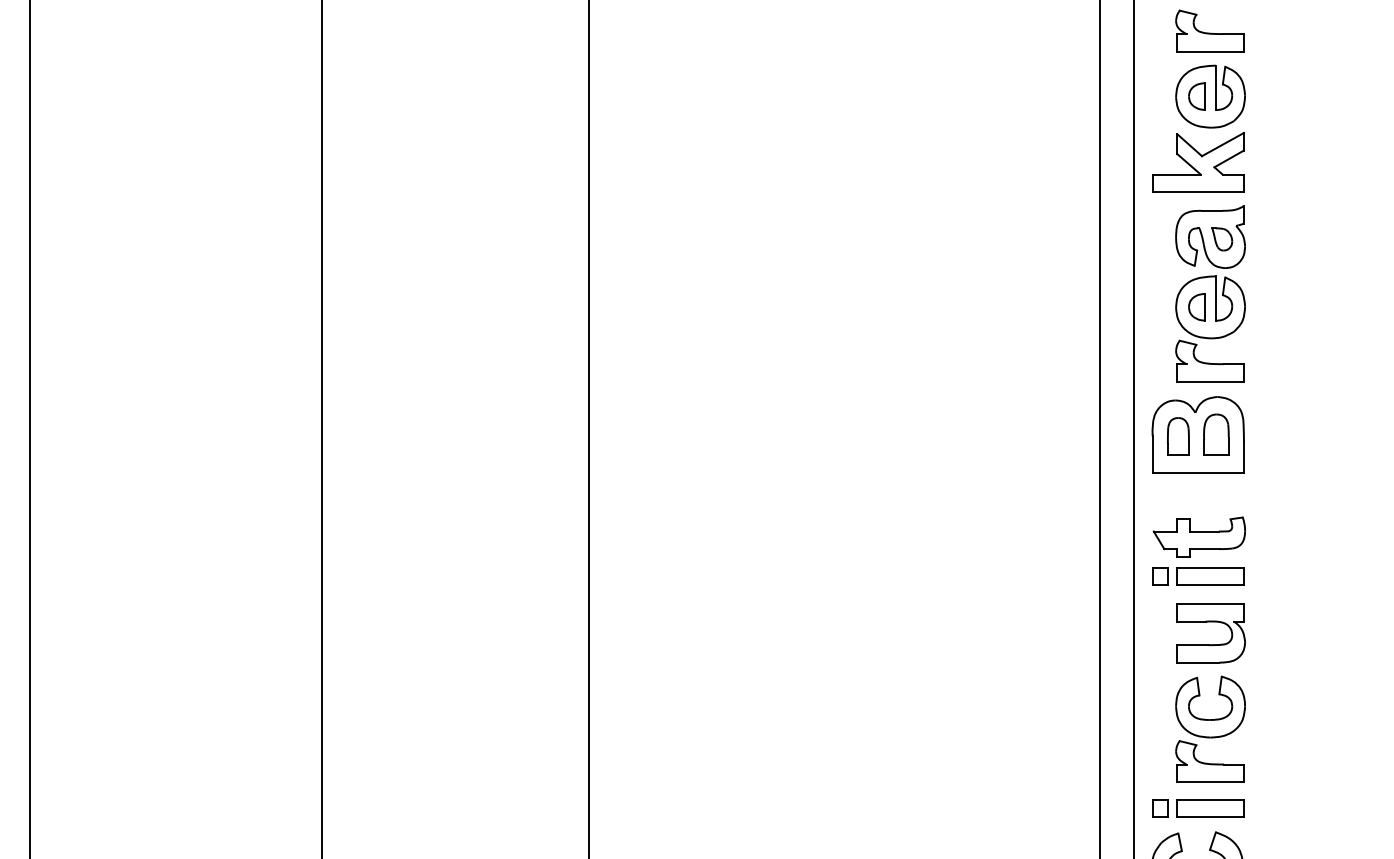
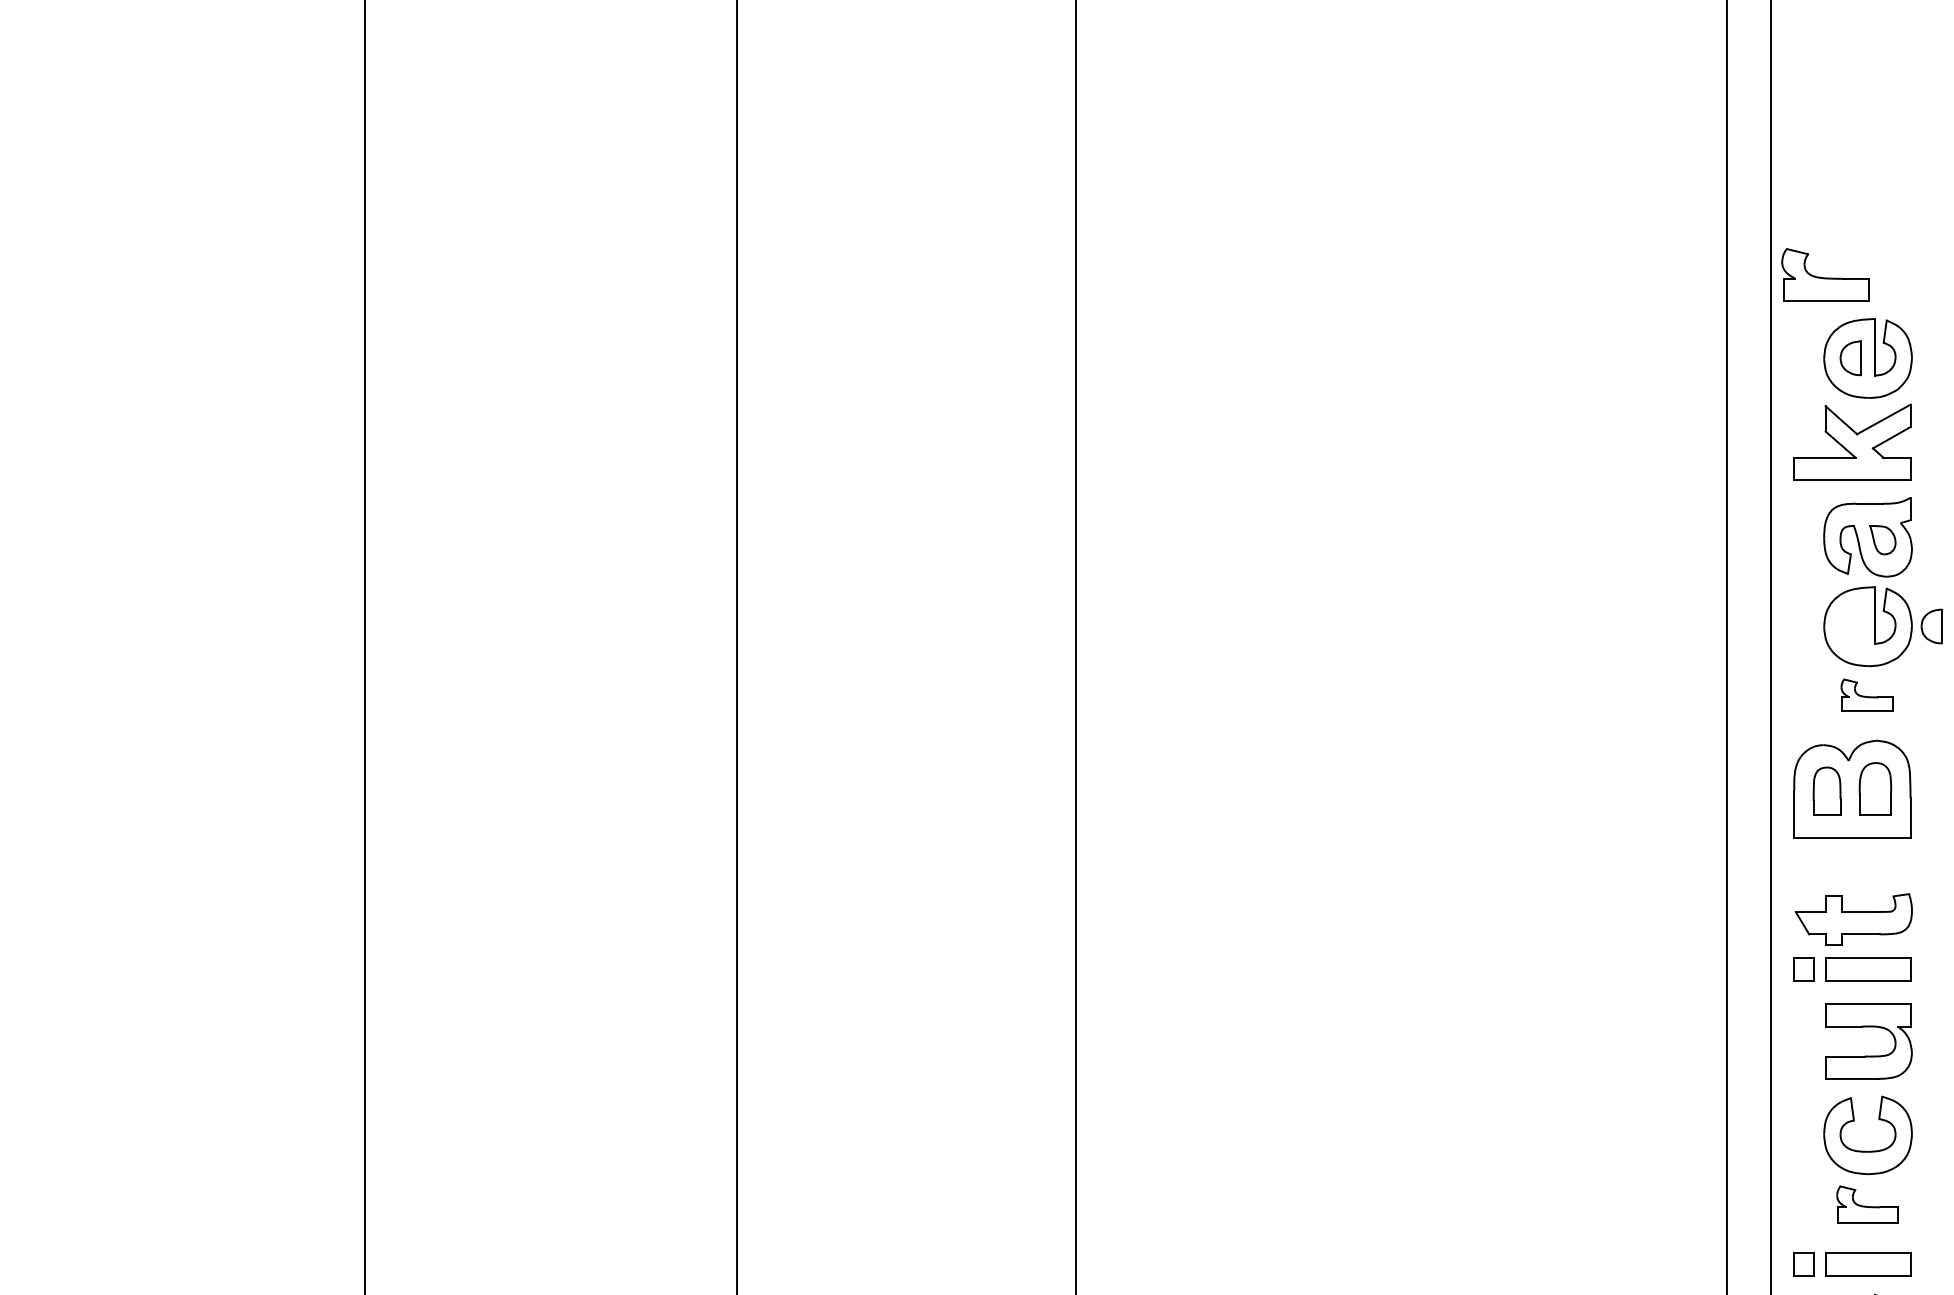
part: (1210, 30) -> (1825, 274), moved
part: (1196, 307) -> (1931, 626), moved
part: (1210, 360) -> (1867, 694), size x0.6
part: (1210, 761) -> (1867, 1204), size x0.7

